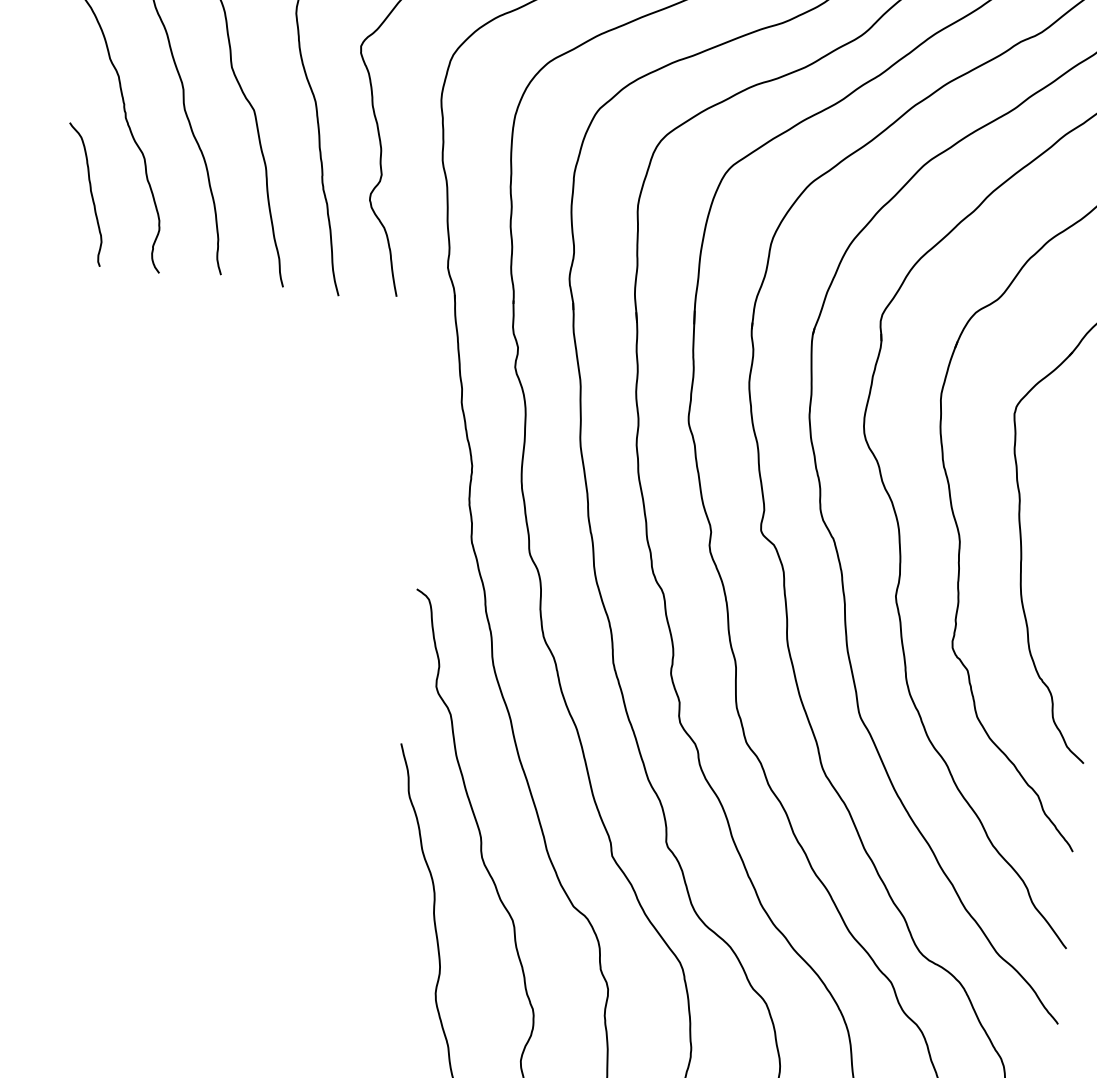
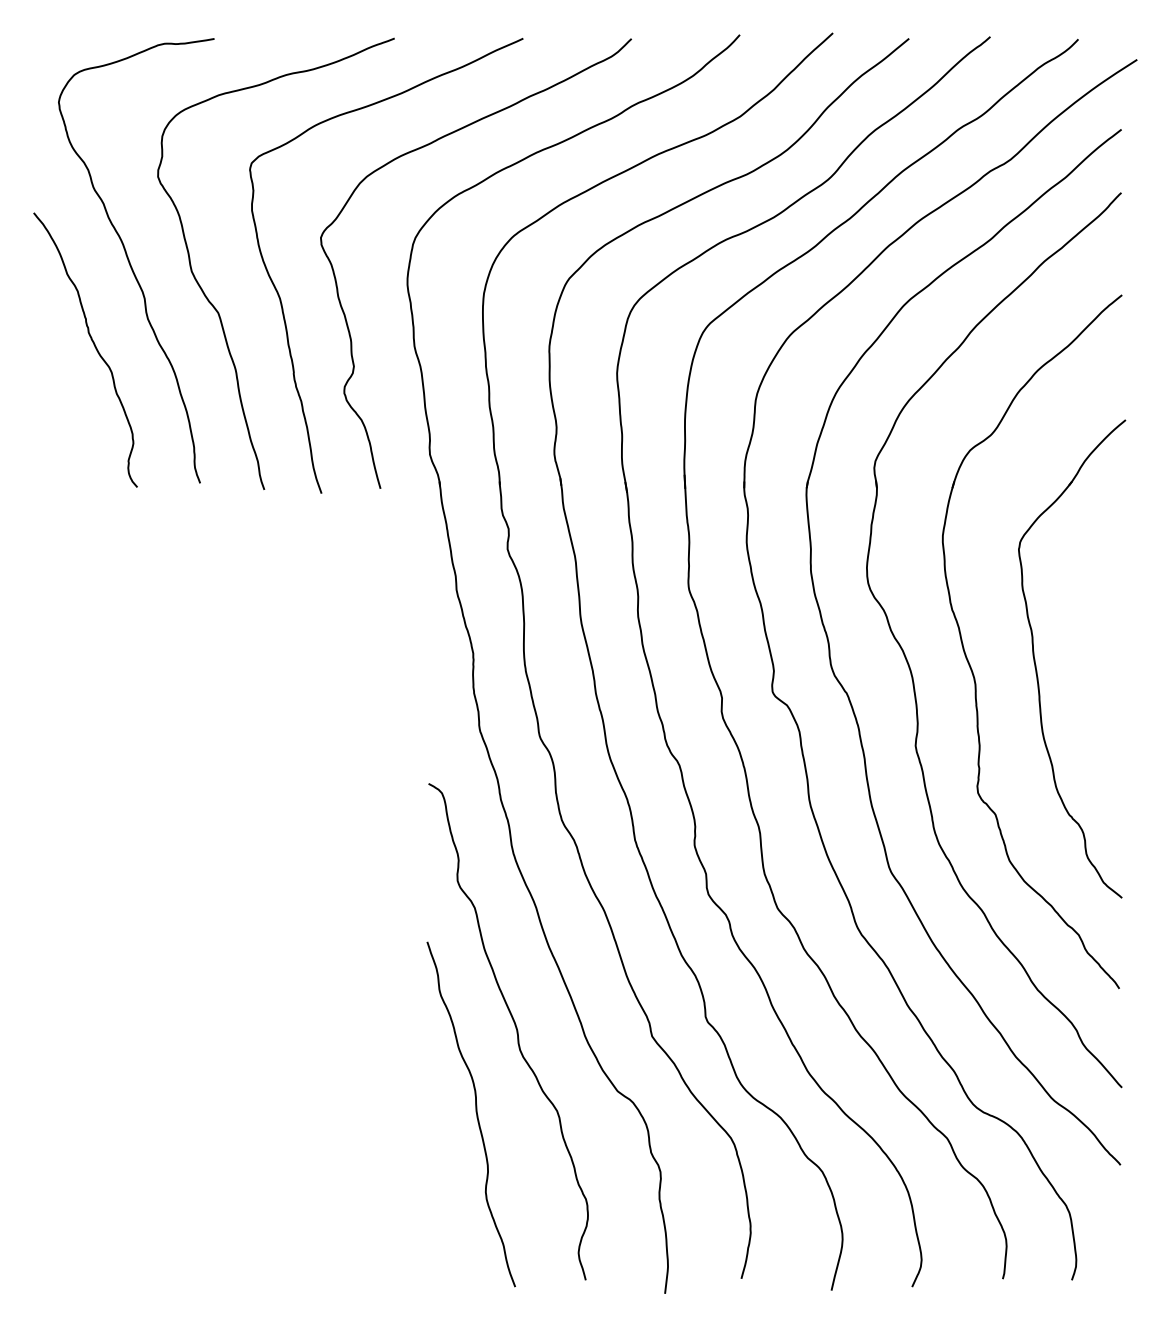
curve: (90, 192) -> (59, 411), removed

